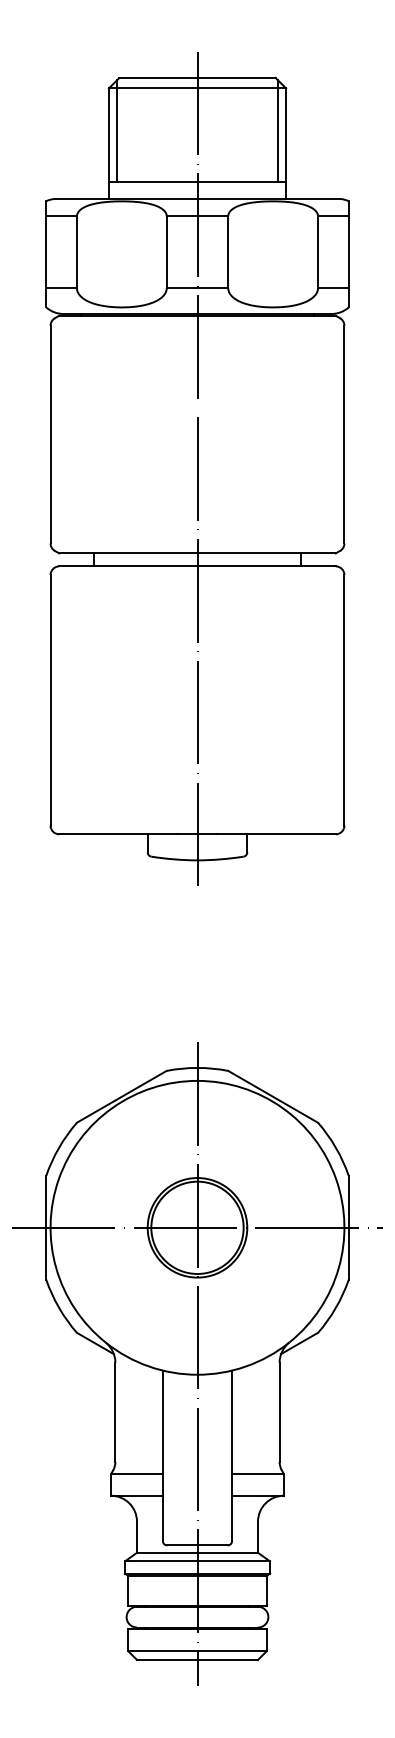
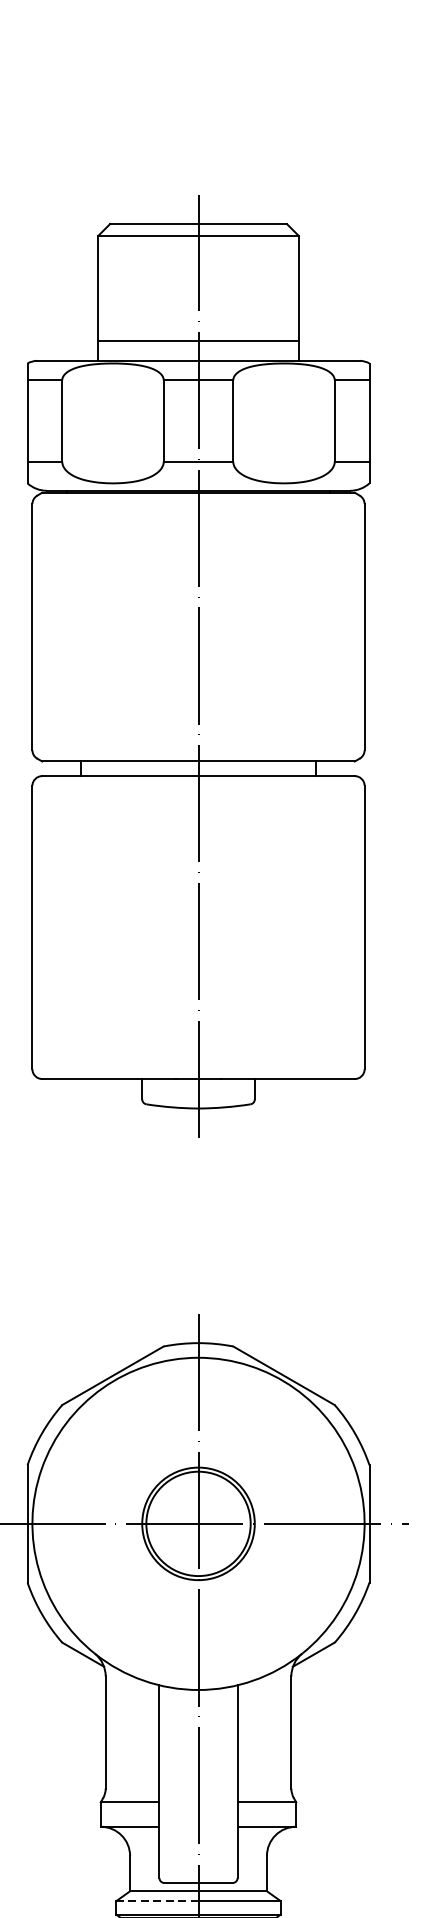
line: (116, 130) -> (106, 283), removed
line: (277, 130) -> (288, 283), removed
line: (160, 1561) -> (156, 1901), solid -> dashed

